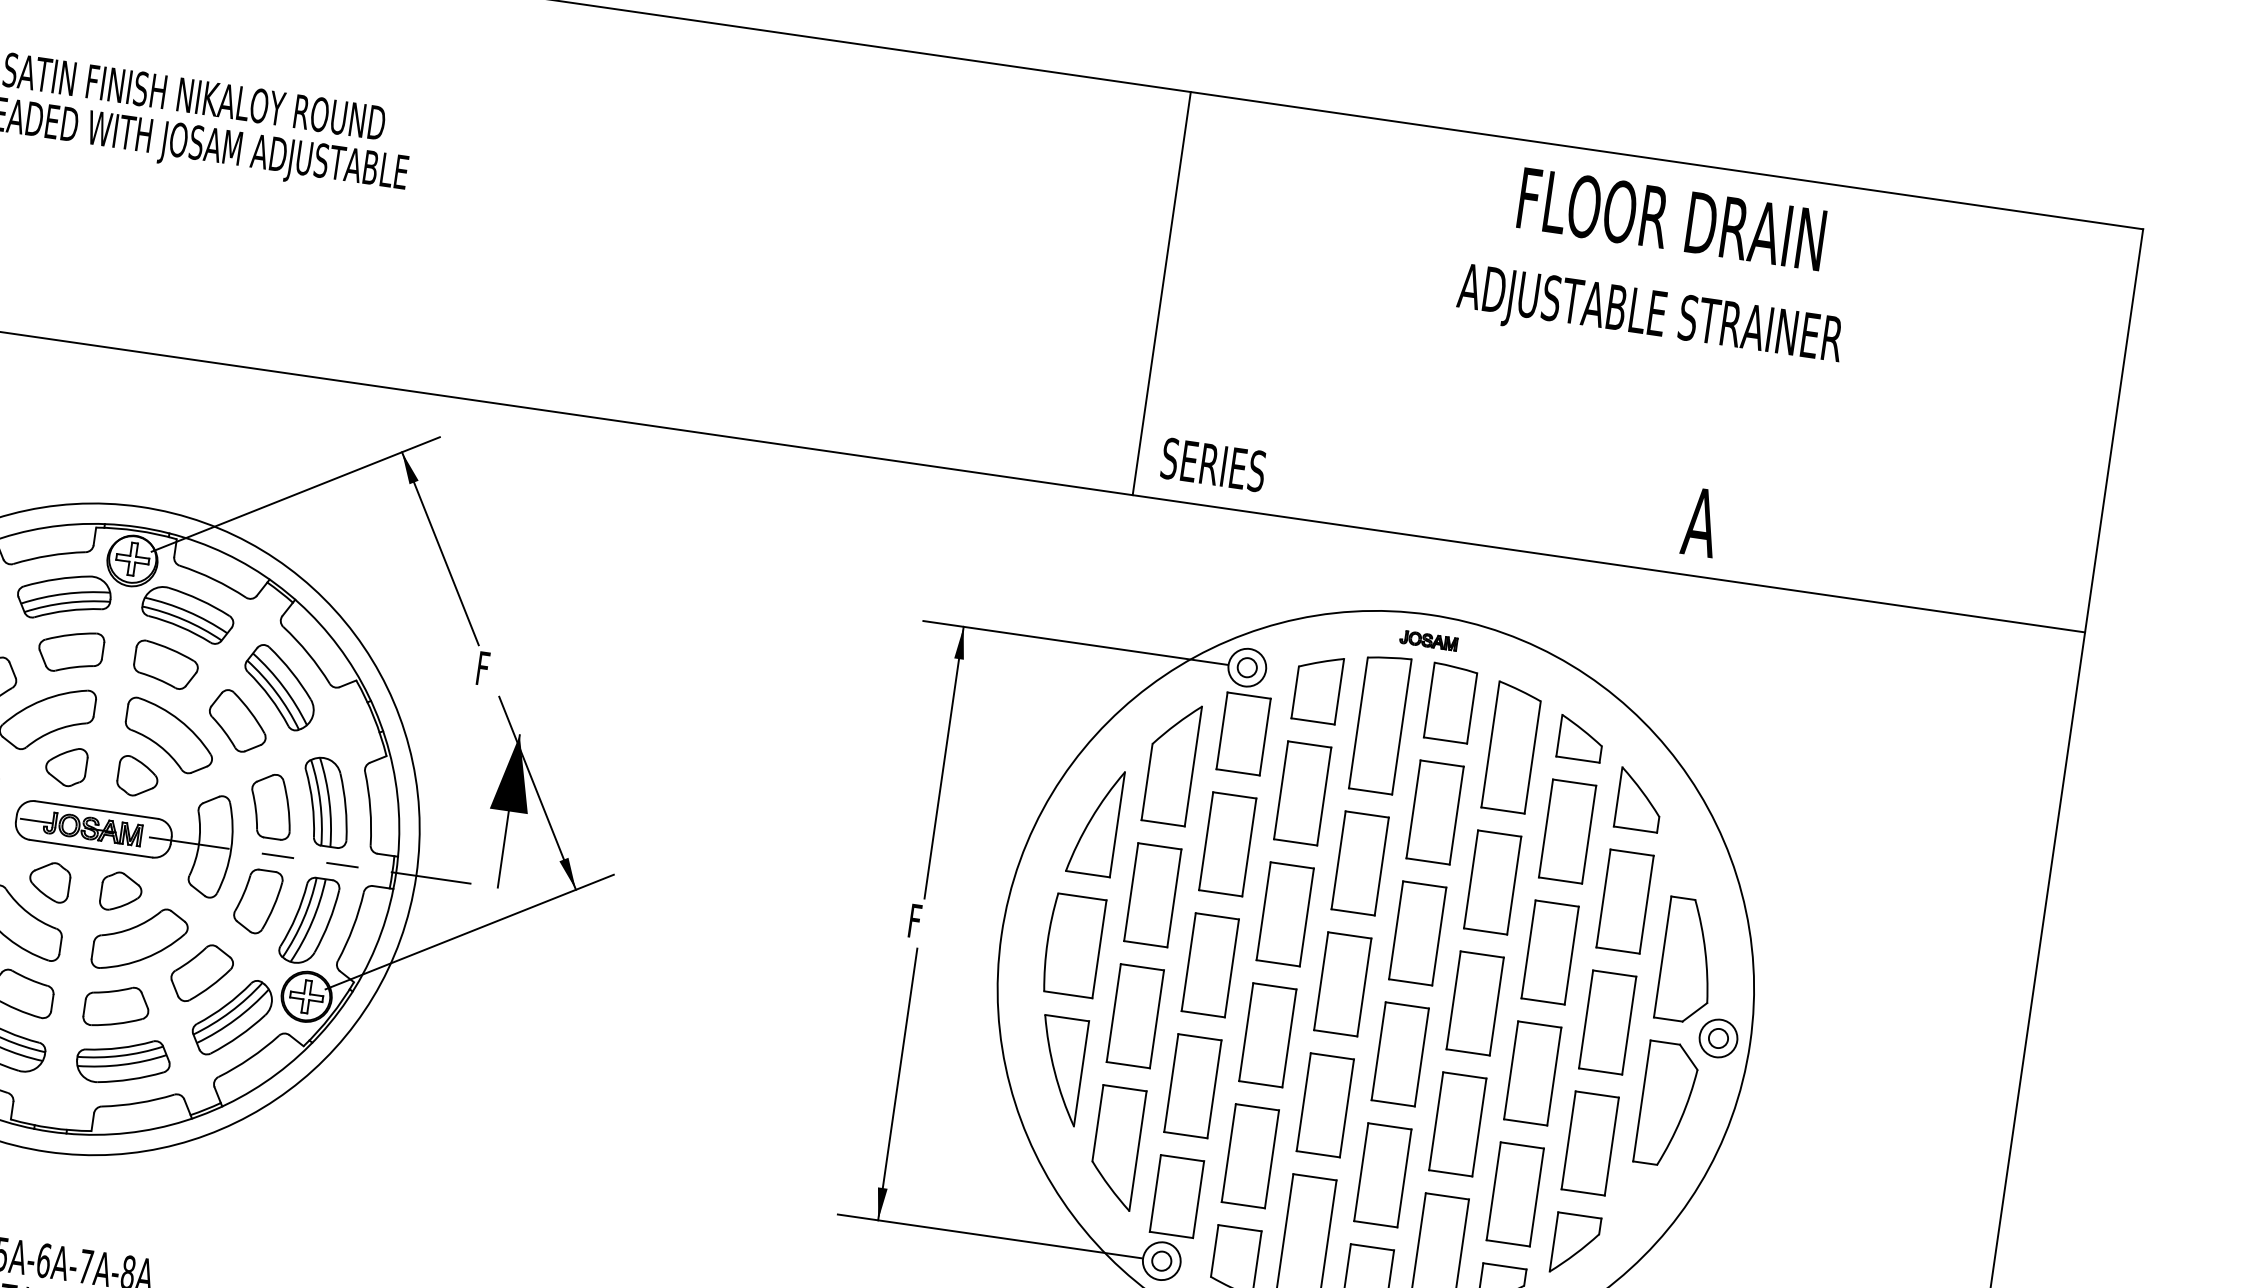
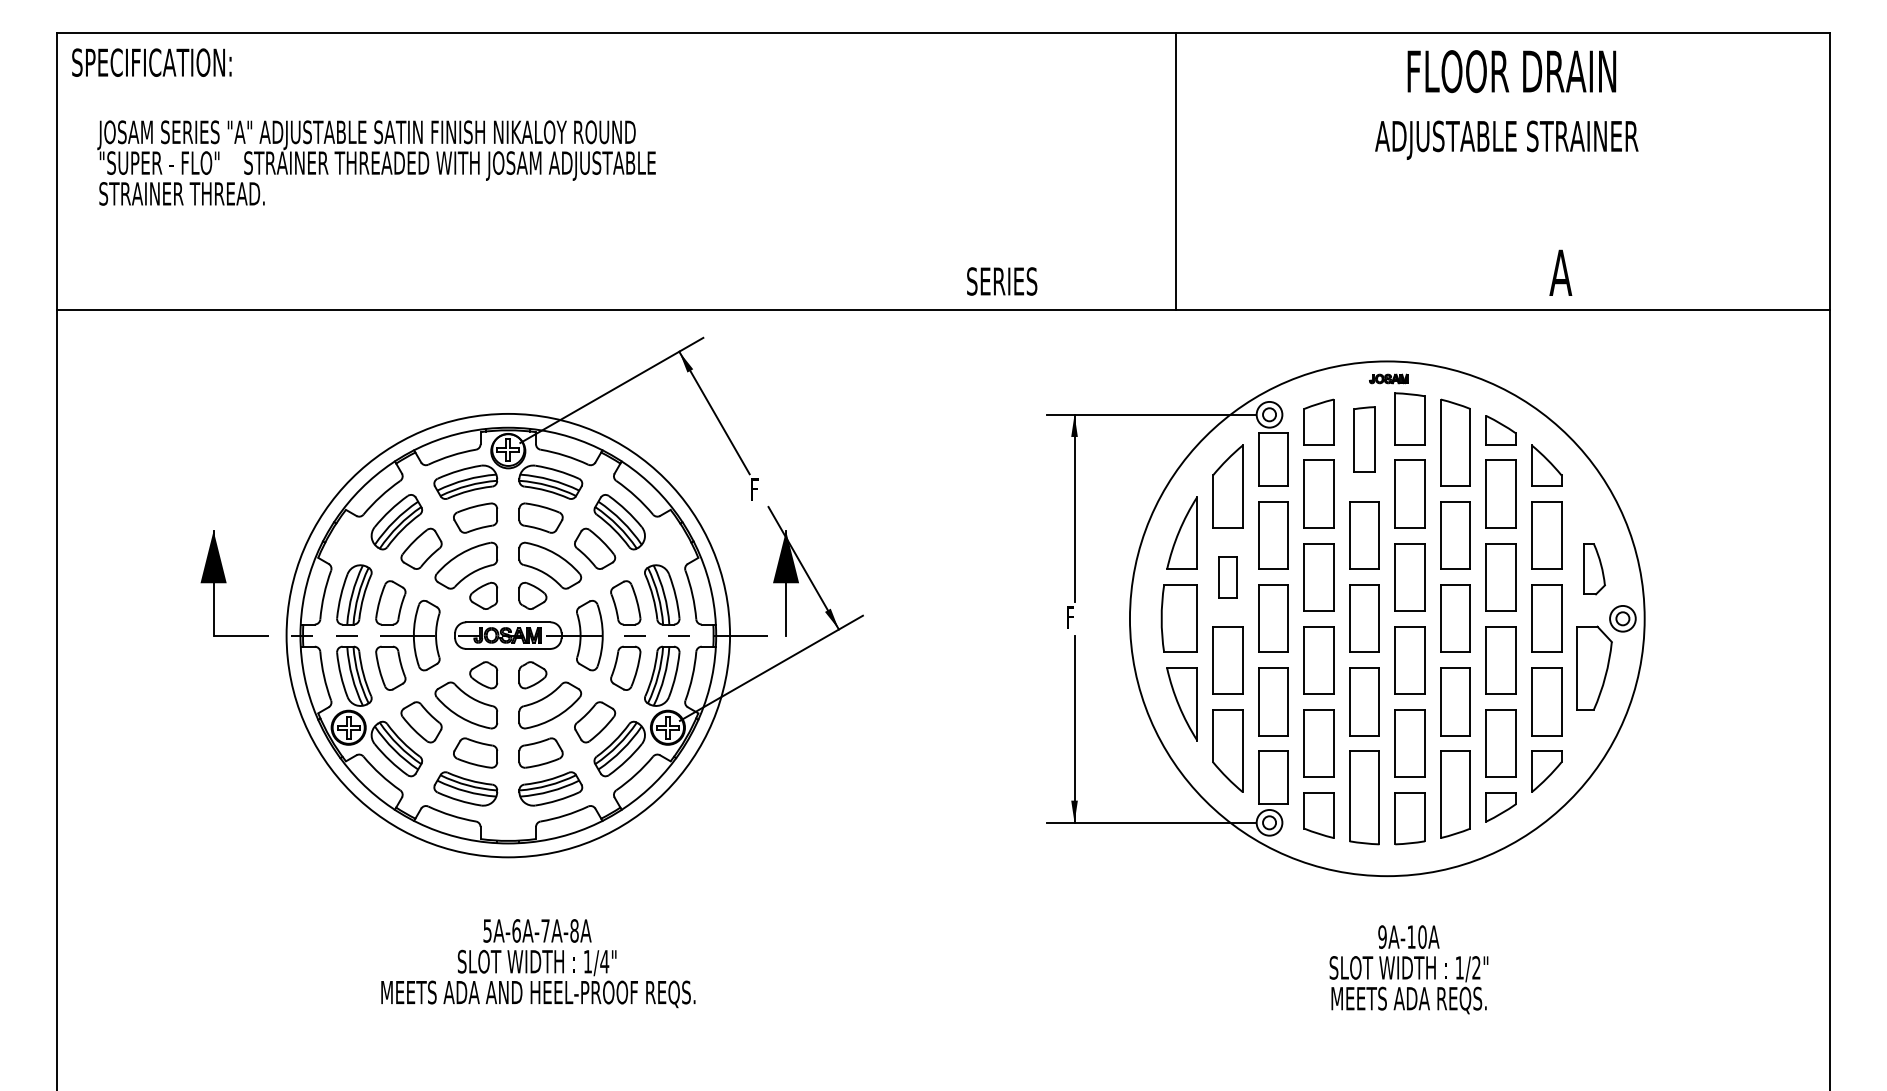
text: (1214, 465) -> (1002, 281), moved
part: (1380, 723) -> (1364, 439), size x0.7
part: (1152, 895) -> (1227, 577), size x0.6
part: (1687, 960) -> (1594, 569), size x0.6

